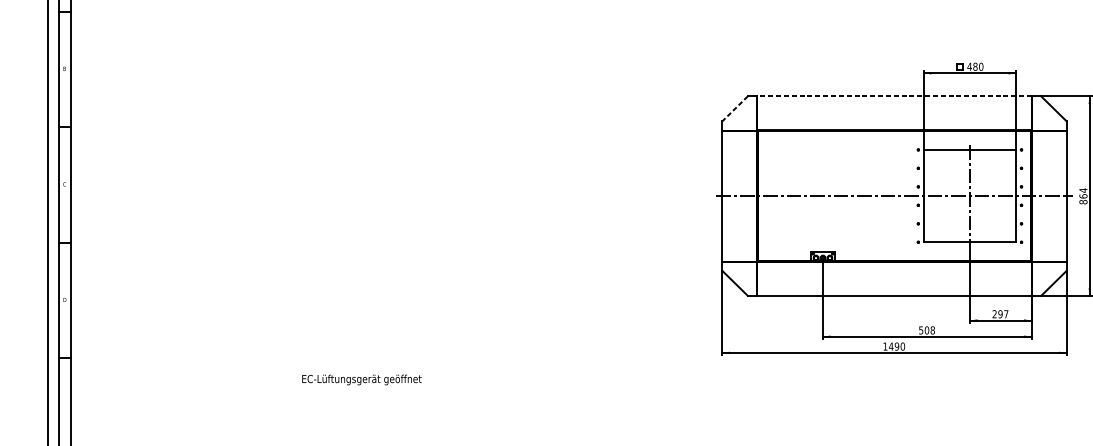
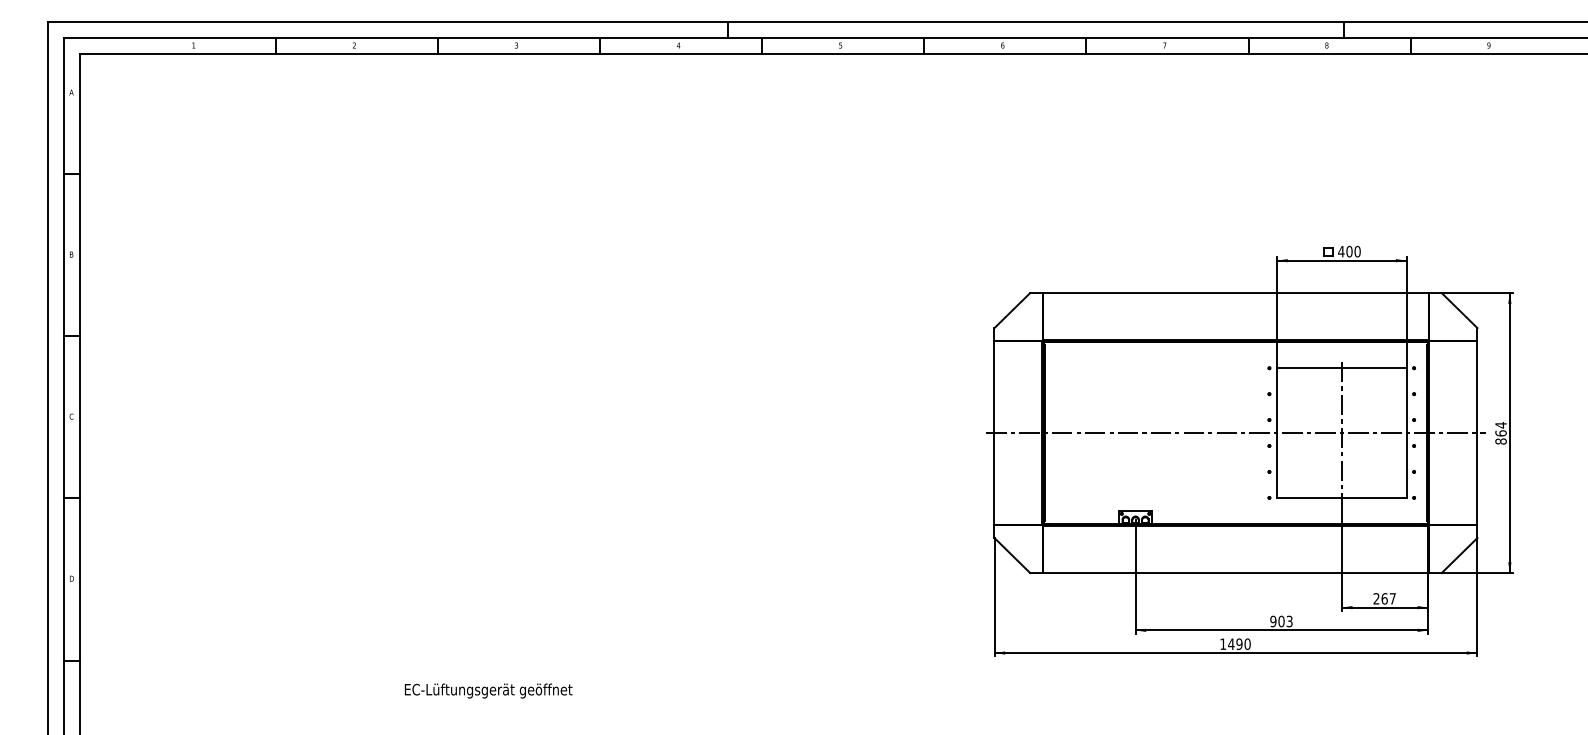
text: (975, 66) -> (1349, 251), 480 -> 400
line: (894, 96) -> (1235, 293), dashed -> solid
line: (735, 108) -> (1012, 310), dashed -> solid
text: (1000, 314) -> (1384, 598), 297 -> 267
text: (926, 330) -> (1281, 621), 508 -> 903

